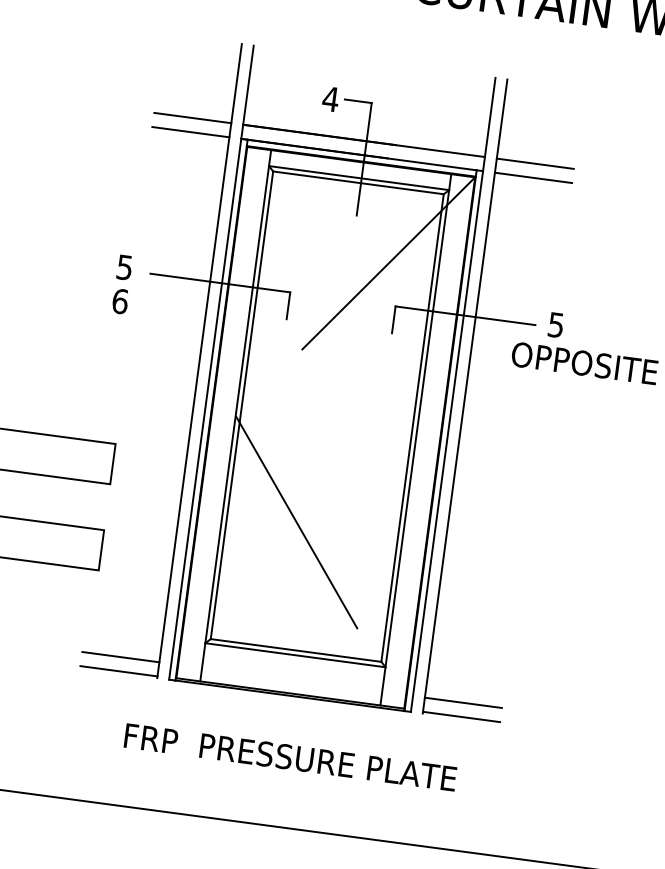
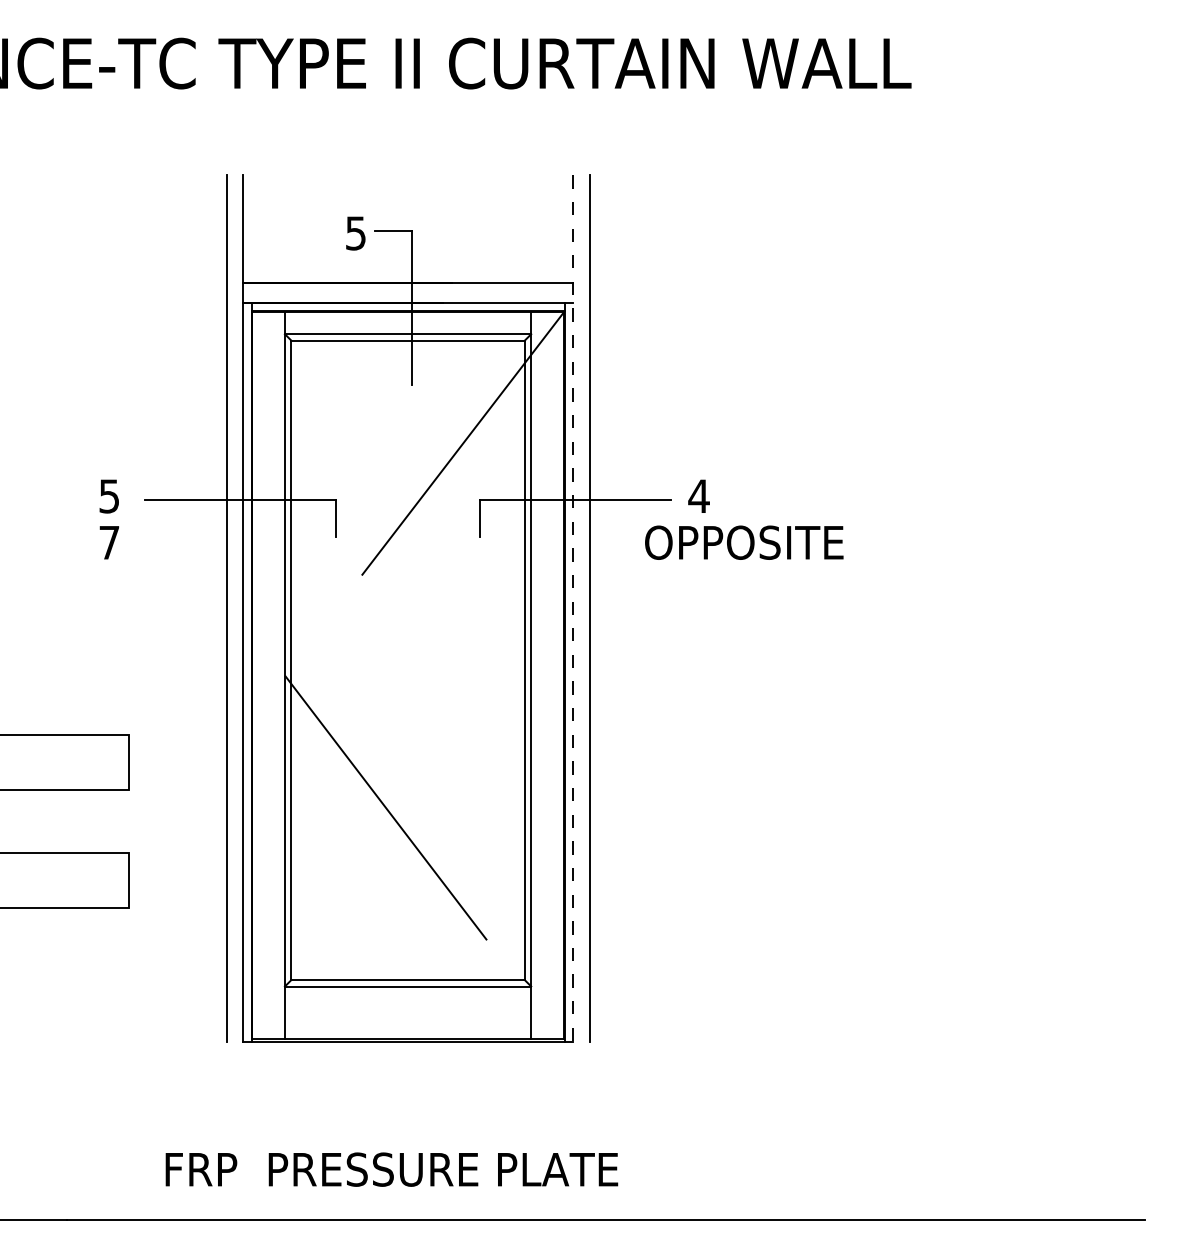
text: (330, 99) -> (355, 233), 4 -> 5
line: (192, 118) -> (173, 283), removed
line: (190, 131) -> (173, 302), removed
line: (534, 163) -> (641, 283), removed
line: (532, 177) -> (641, 302), removed
text: (120, 301) -> (109, 542), 6 -> 7
text: (555, 325) -> (698, 496), 5 -> 4
line: (453, 395) -> (573, 609), solid -> dashed
line: (120, 657) -> (173, 1020), removed
line: (118, 671) -> (173, 1039), removed
line: (462, 702) -> (641, 1020), removed
line: (461, 716) -> (641, 1039), removed
text: (290, 757) -> (391, 1169), moved

